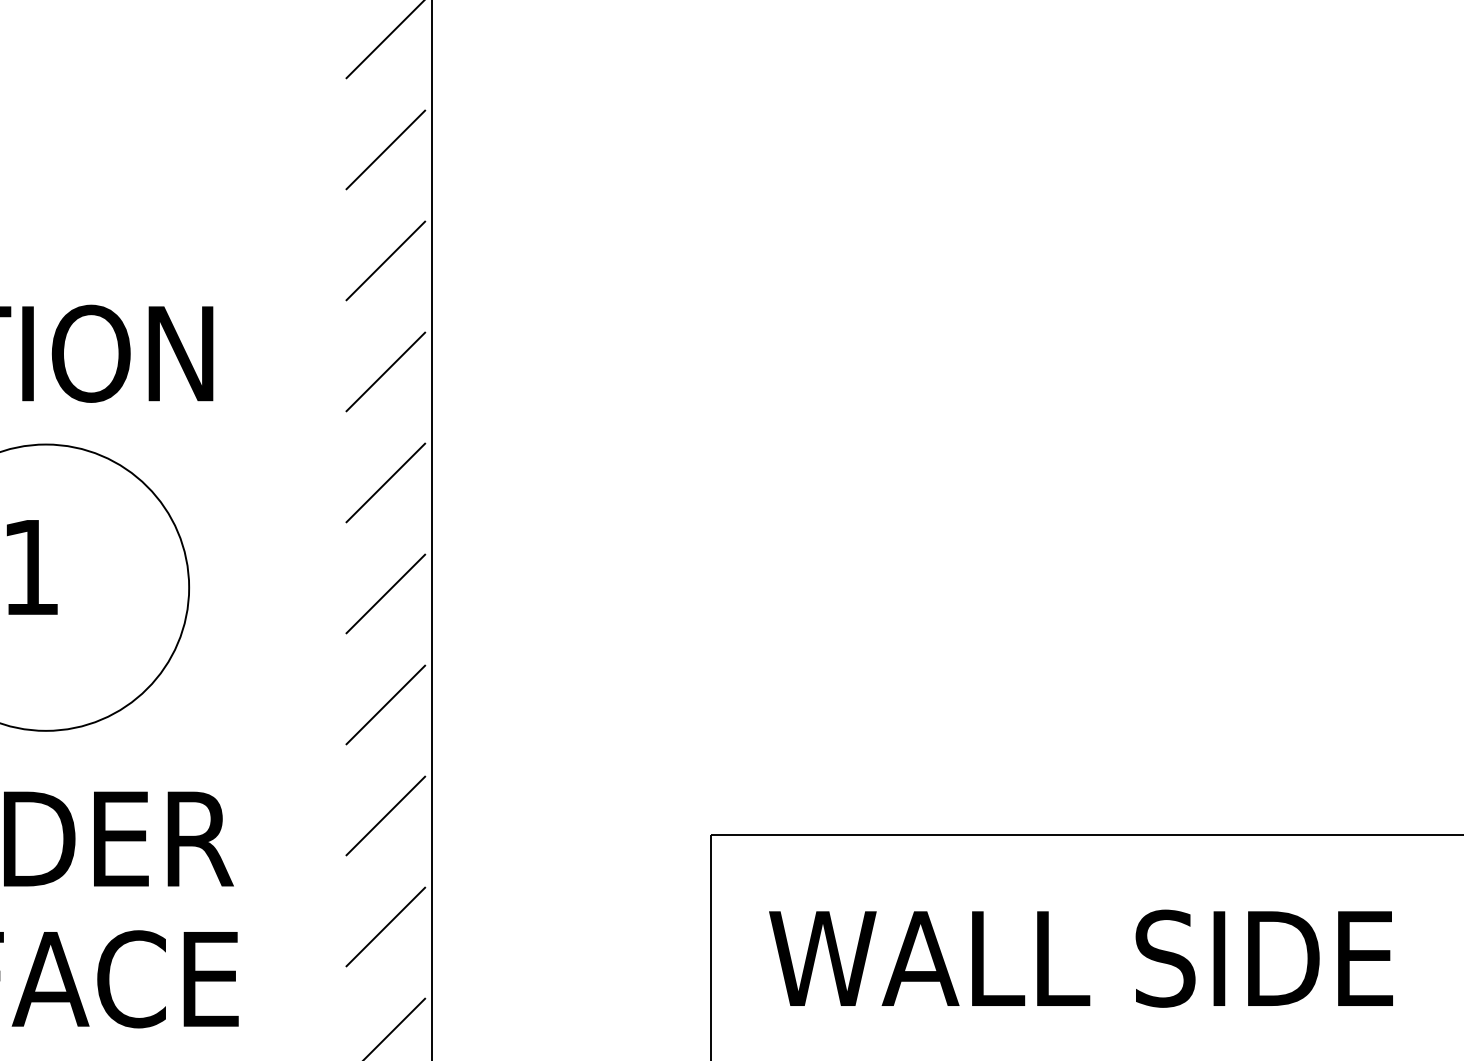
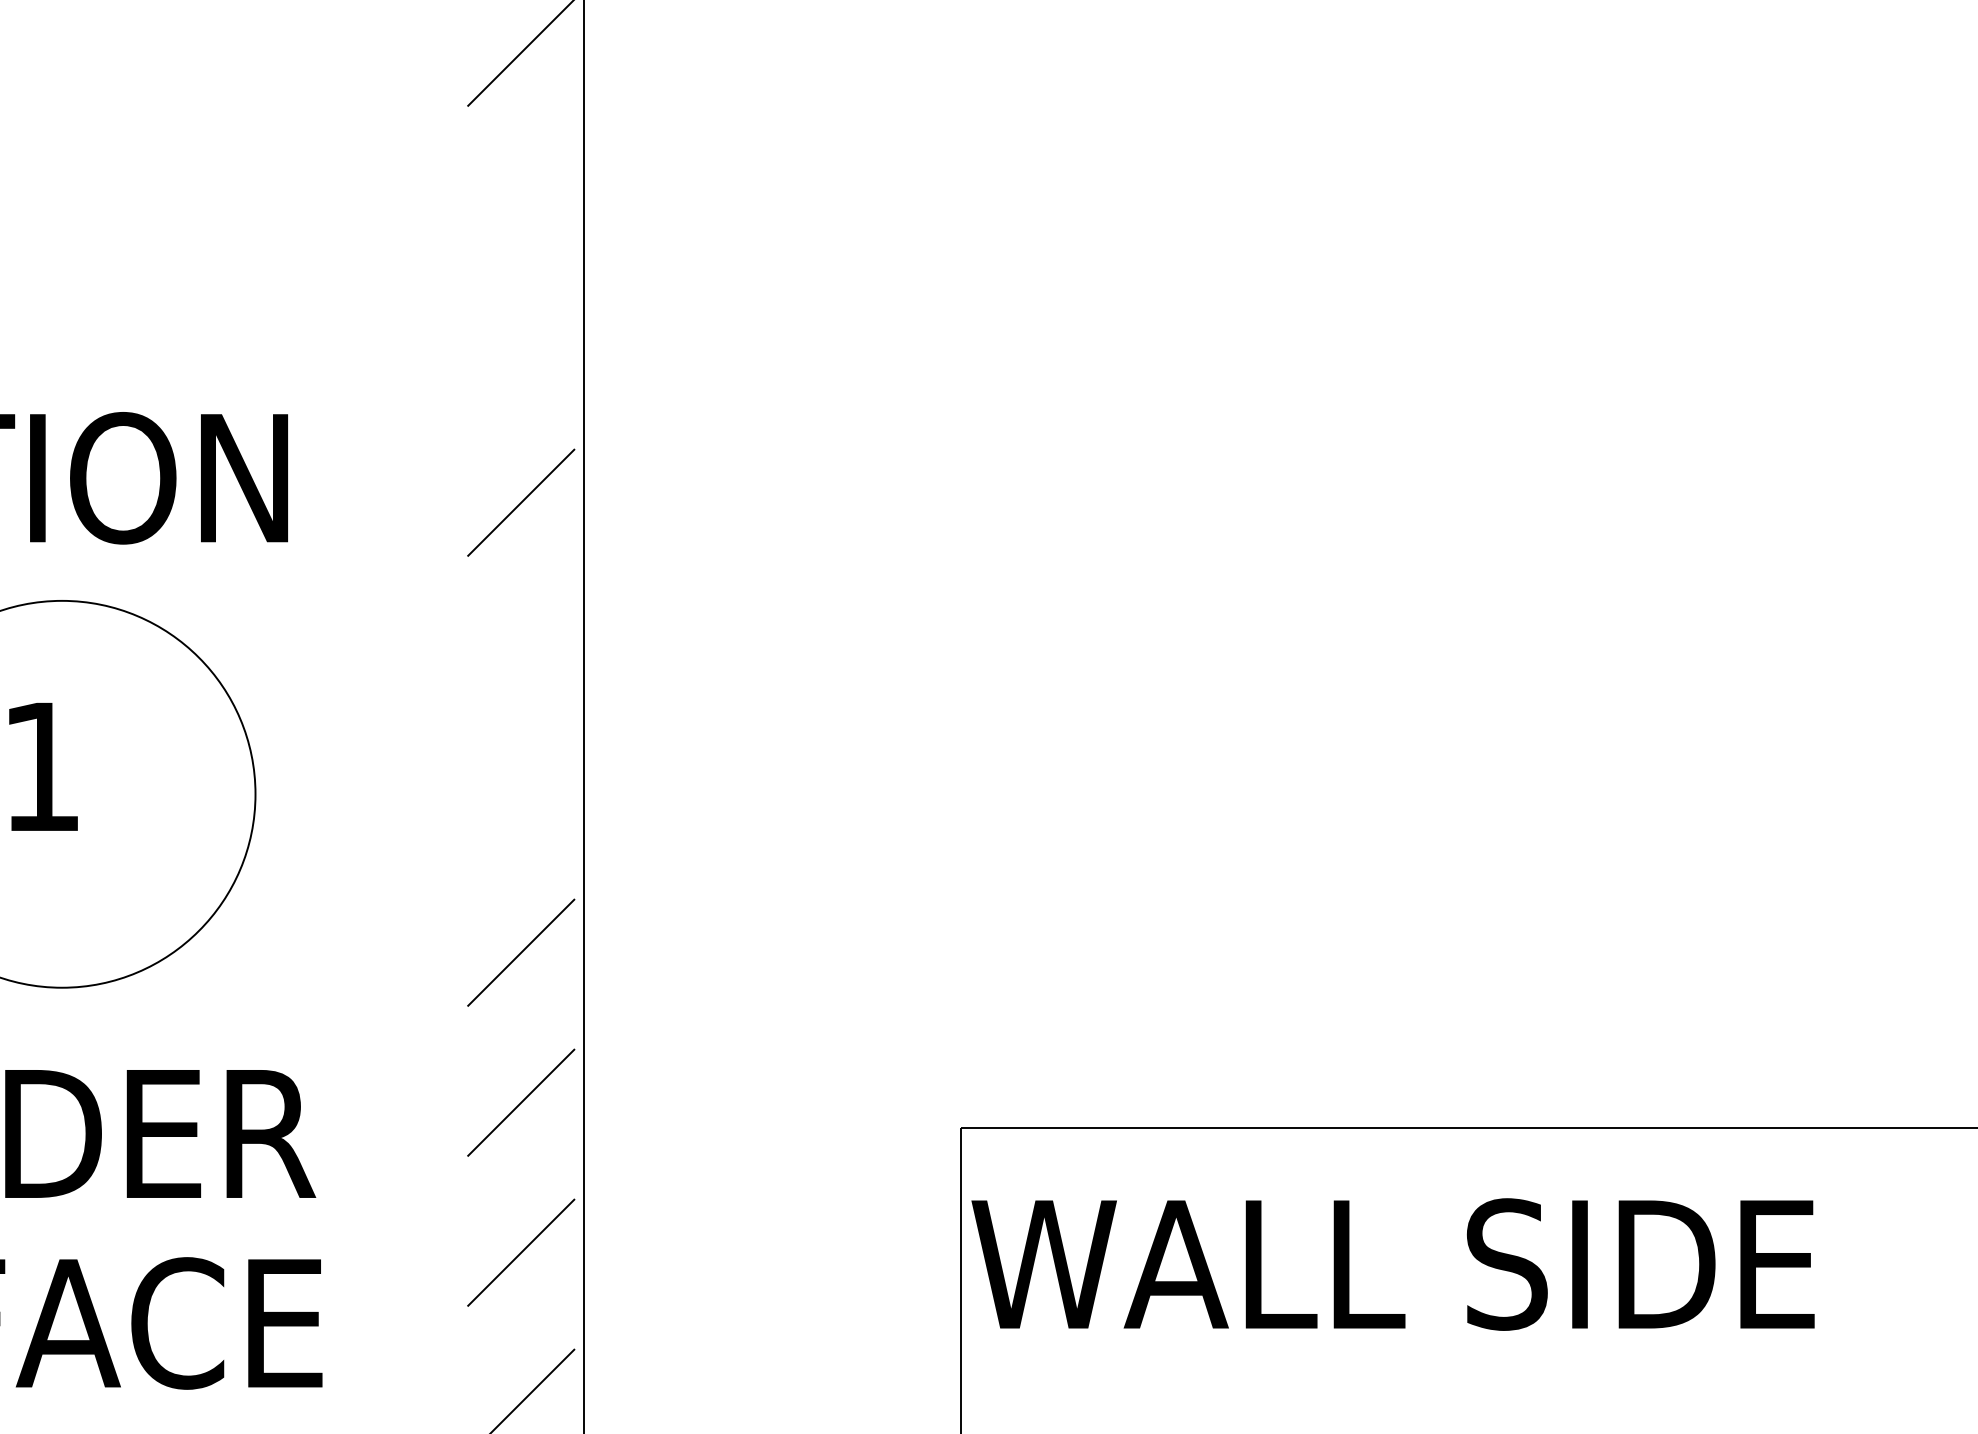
line: (385, 149) -> (520, 202), removed
line: (385, 260) -> (520, 352), removed
line: (385, 482) -> (520, 652), removed
line: (385, 593) -> (520, 802), removed
text: (1080, 958) -> (1392, 1264), moved

